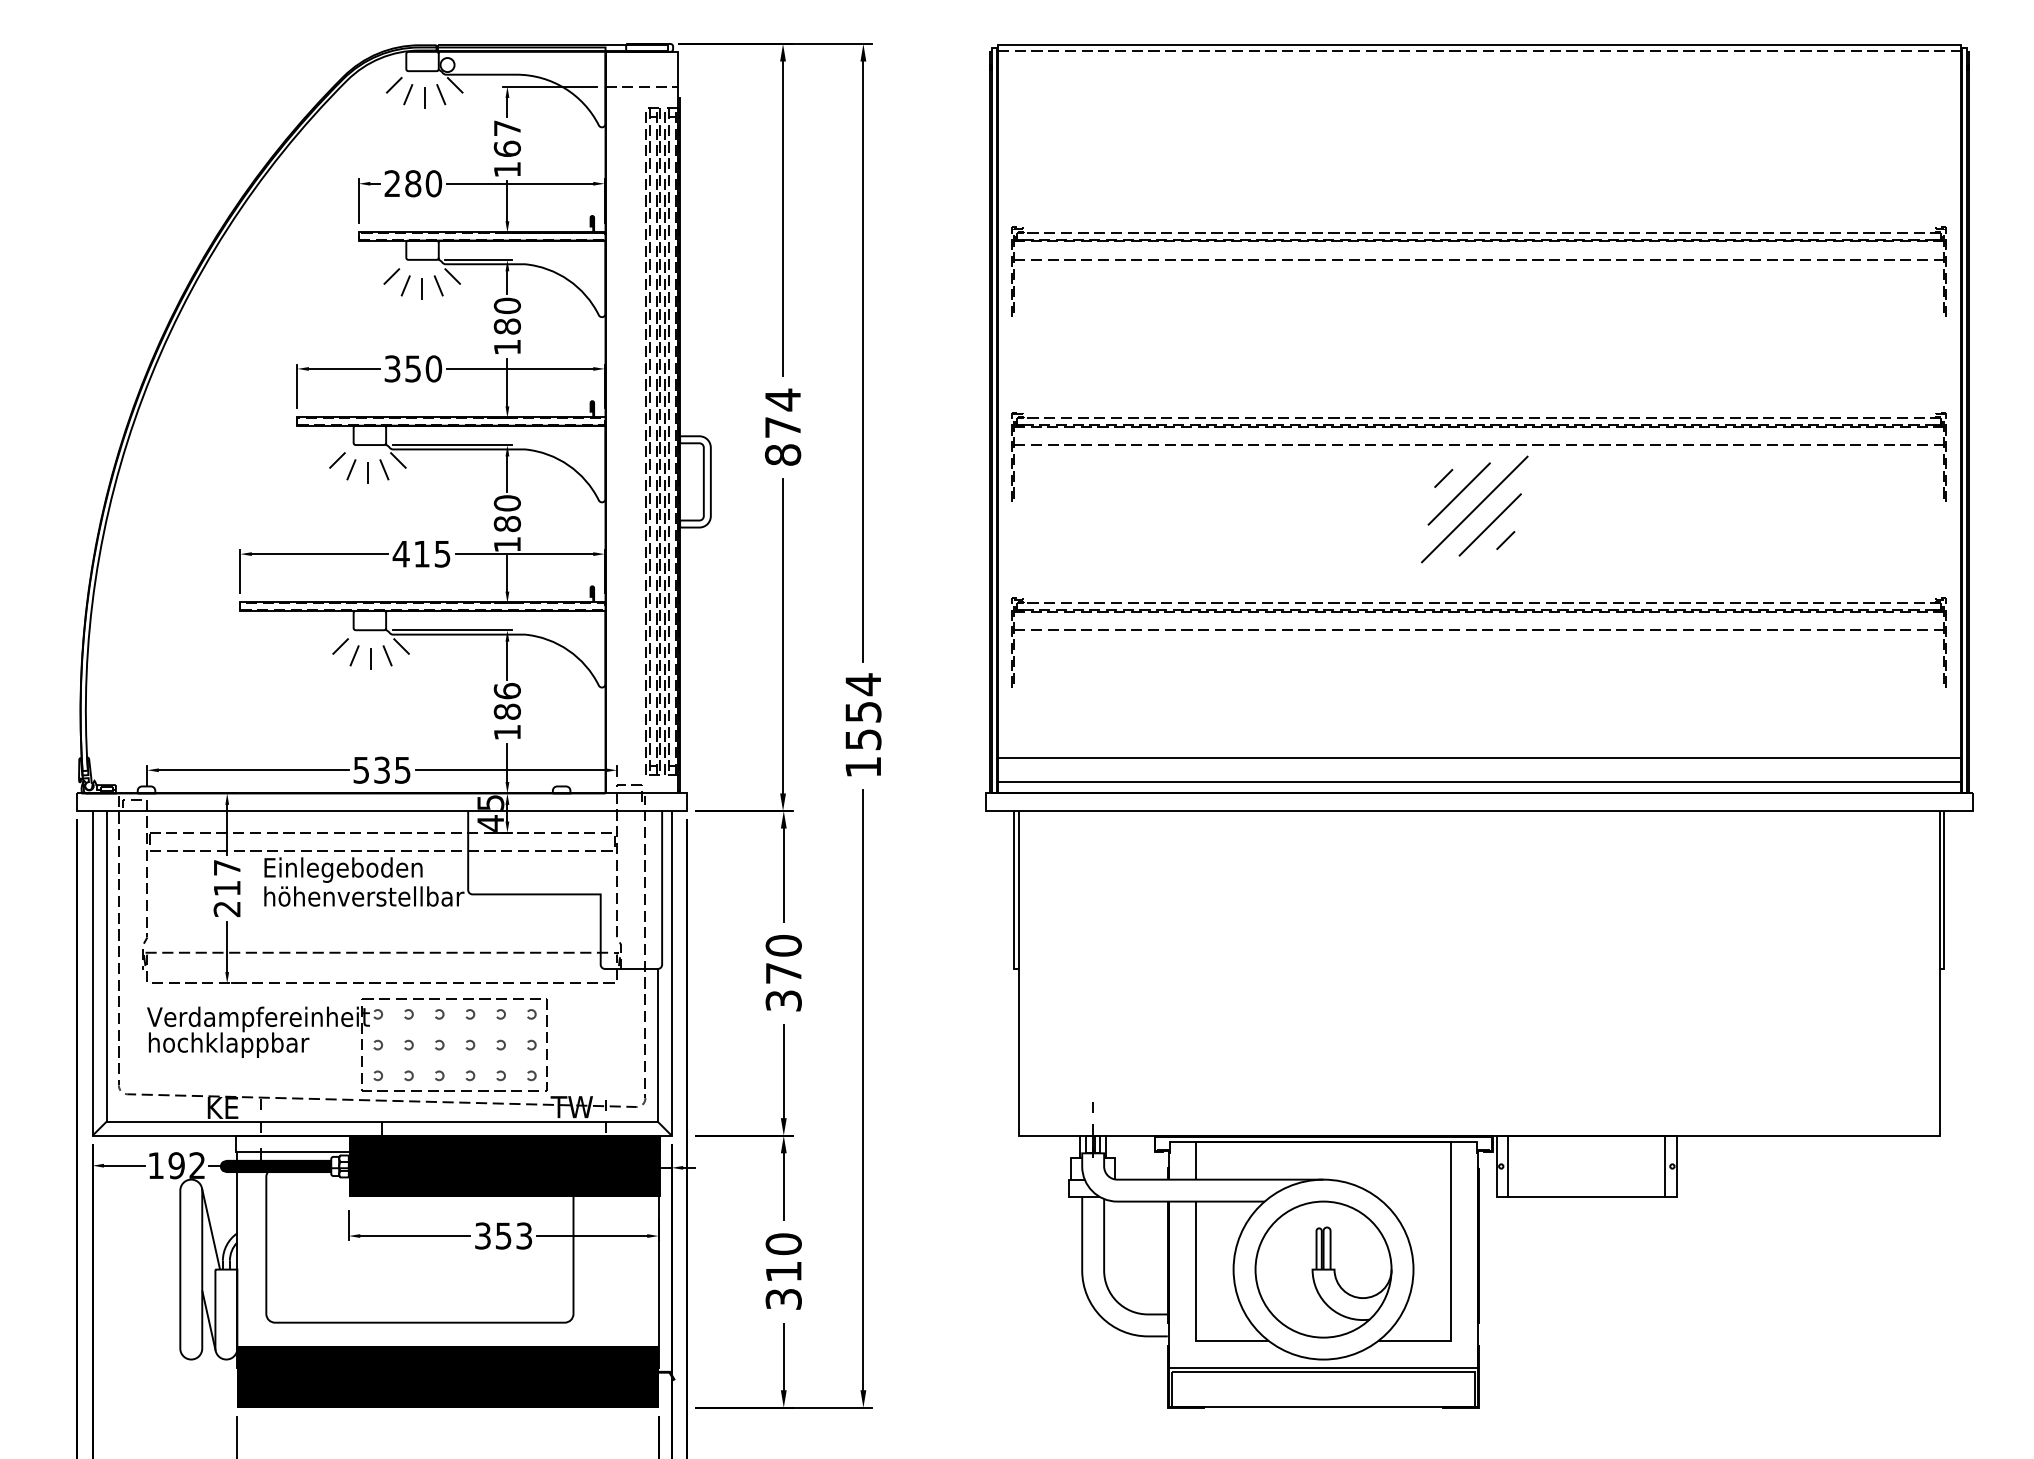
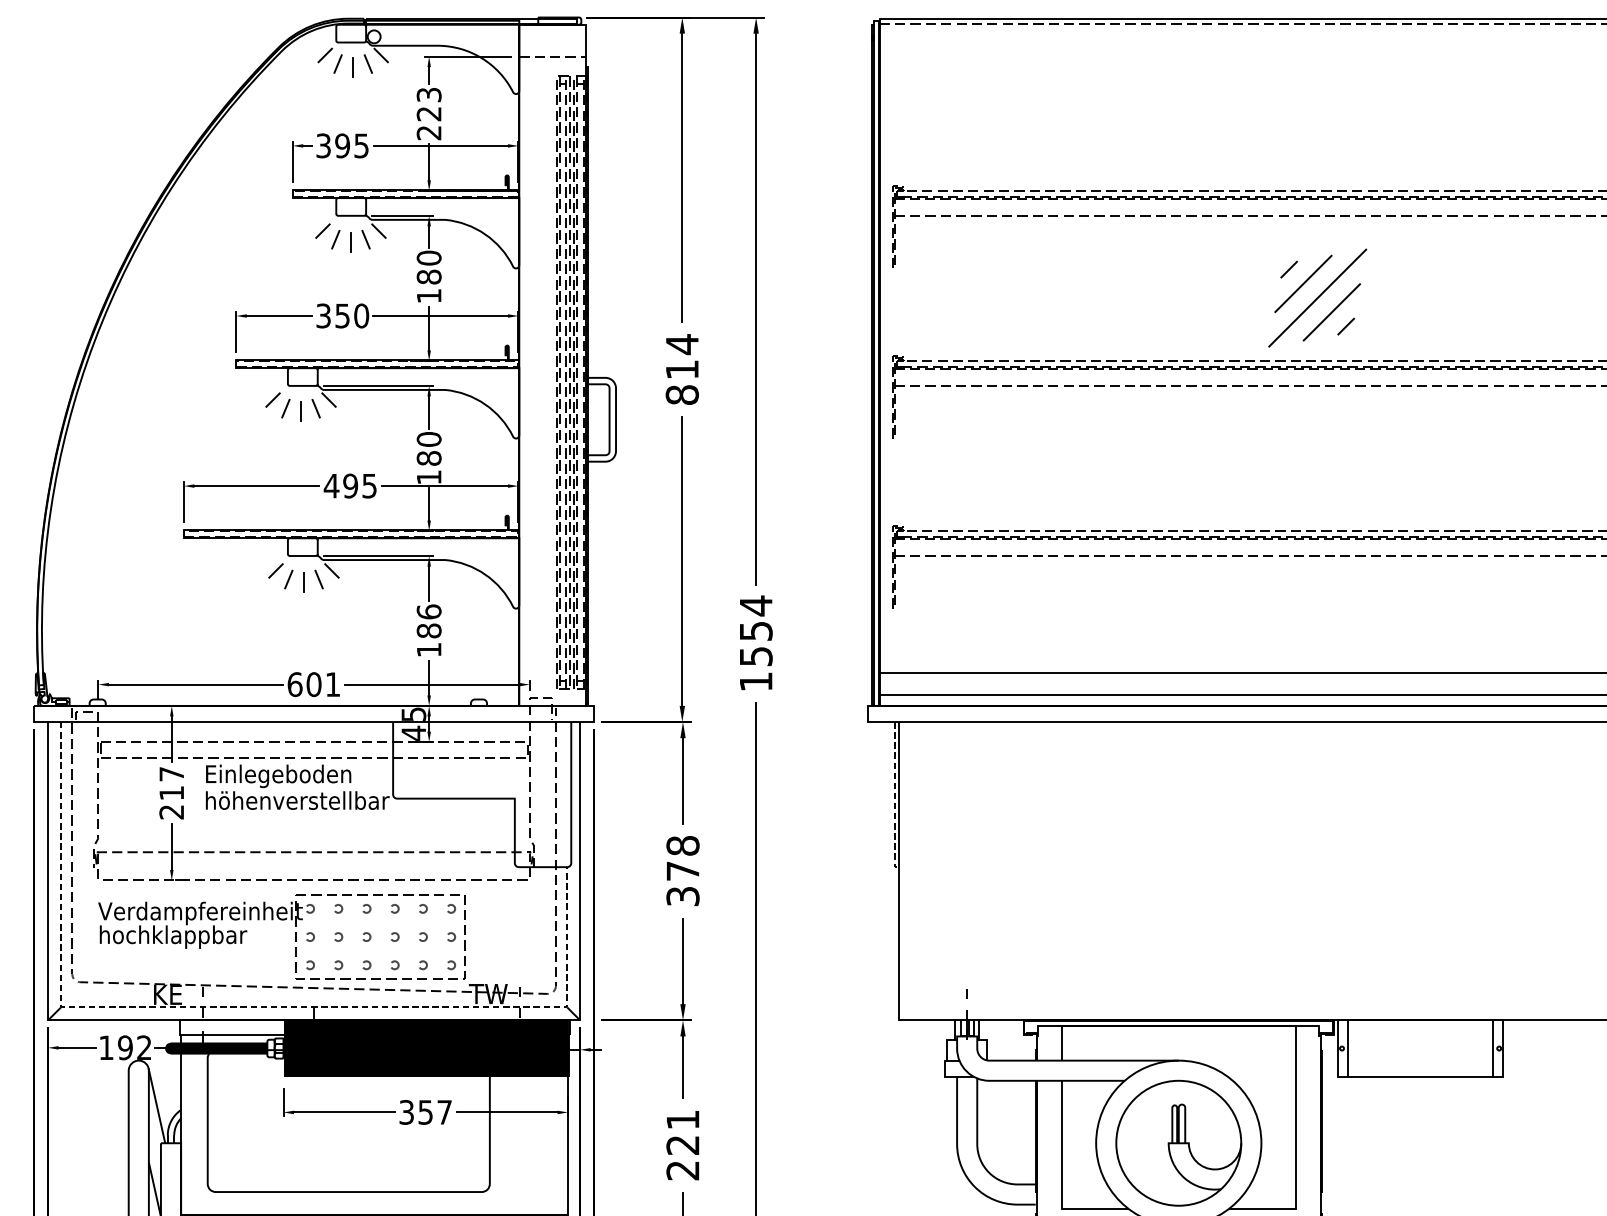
text: (506, 148) -> (428, 113), 167 -> 223
text: (413, 183) -> (342, 145), 280 -> 395
text: (782, 427) -> (681, 369), 874 -> 814
part: (1474, 509) -> (1317, 298), moved
text: (421, 553) -> (350, 485), 415 -> 495
text: (381, 769) -> (313, 683), 535 -> 601
line: (1014, 893) -> (894, 797), solid -> dashed
text: (783, 945) -> (682, 845), 370 -> 378
line: (303, 1121) -> (241, 1007), solid -> dashed
text: (524, 1235) -> (444, 1111), 353 -> 357
text: (783, 1271) -> (682, 1145), 310 -> 221

